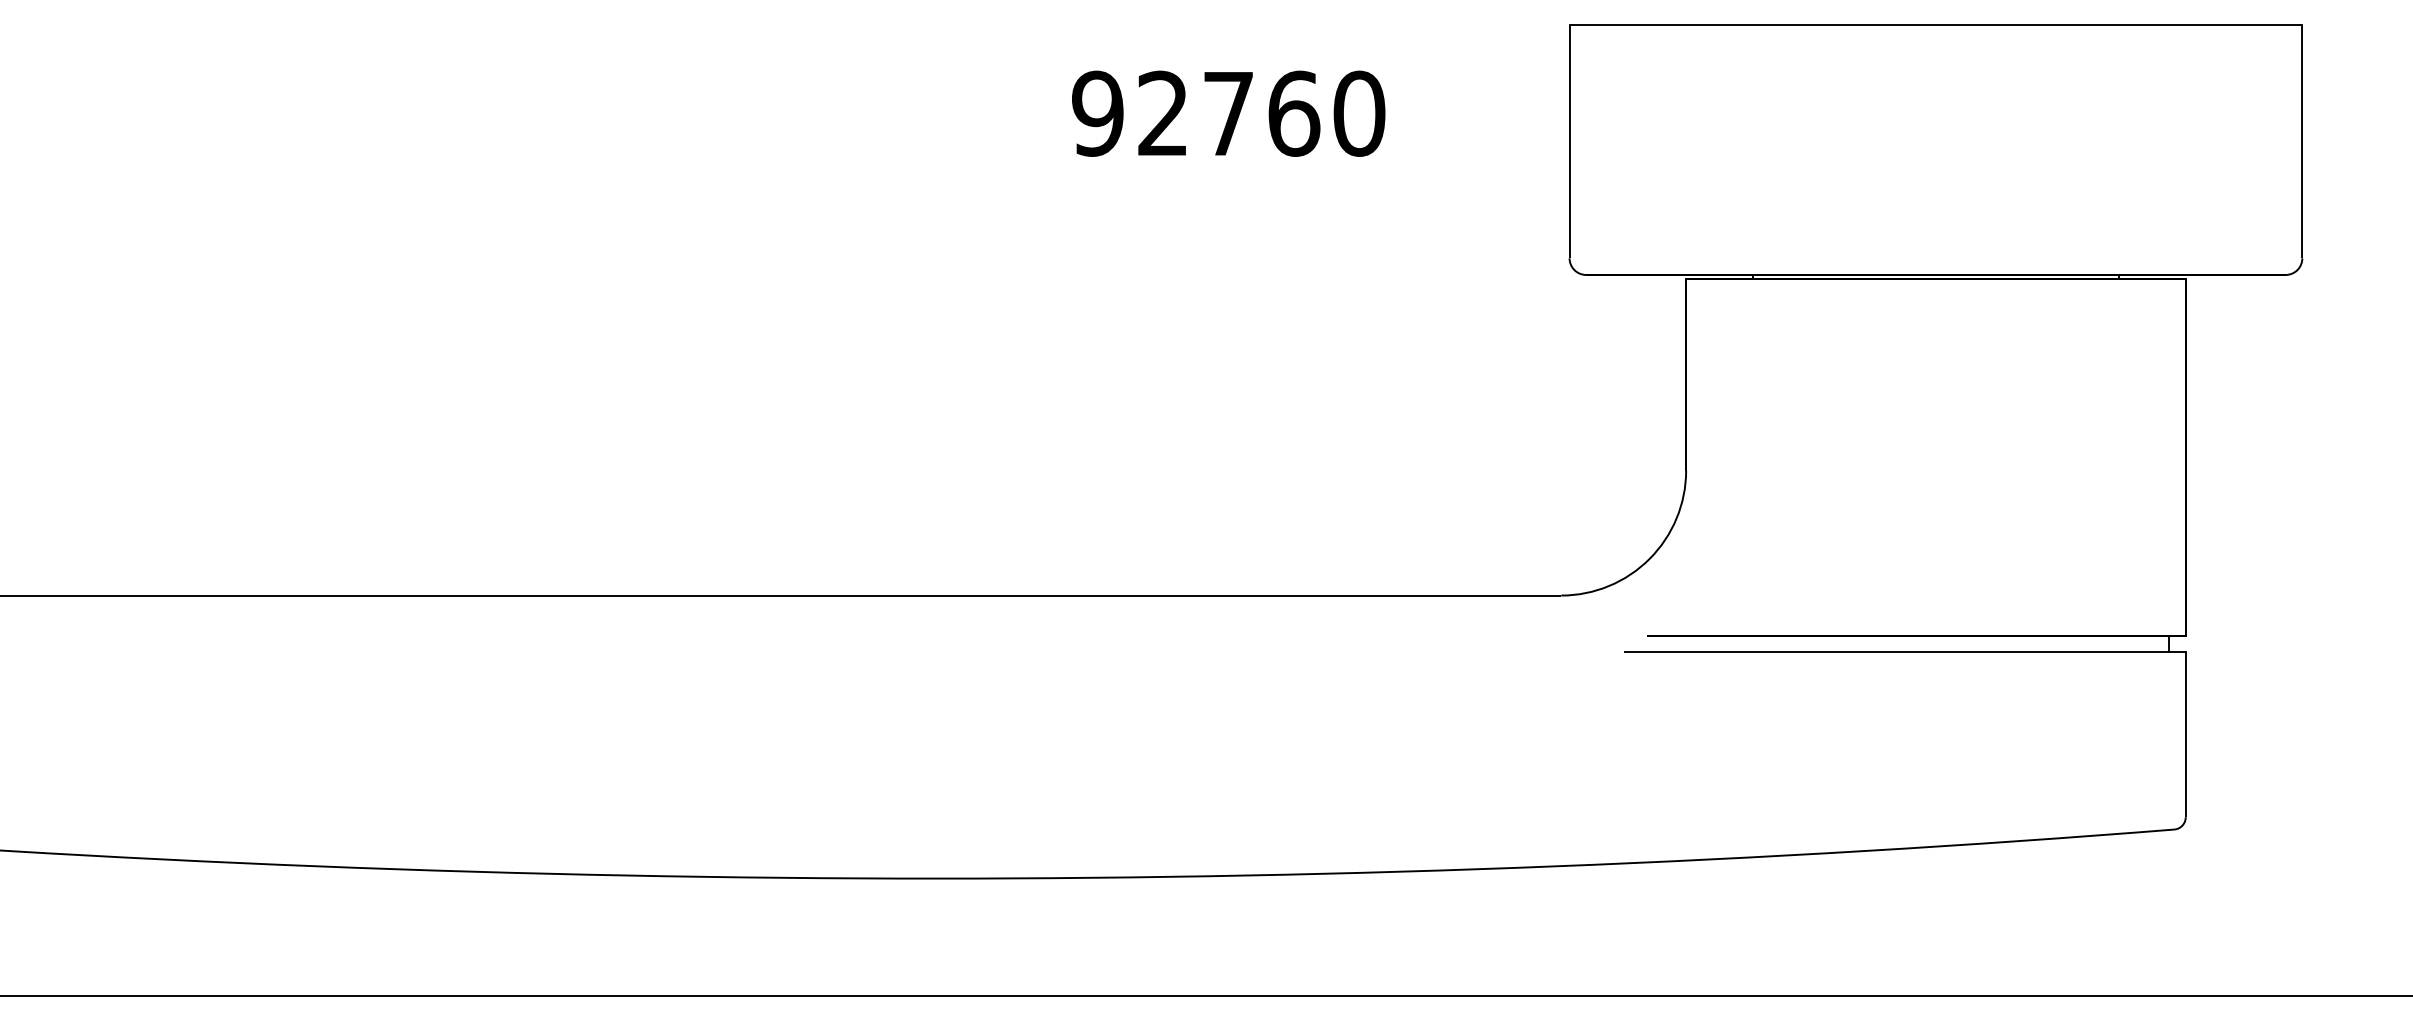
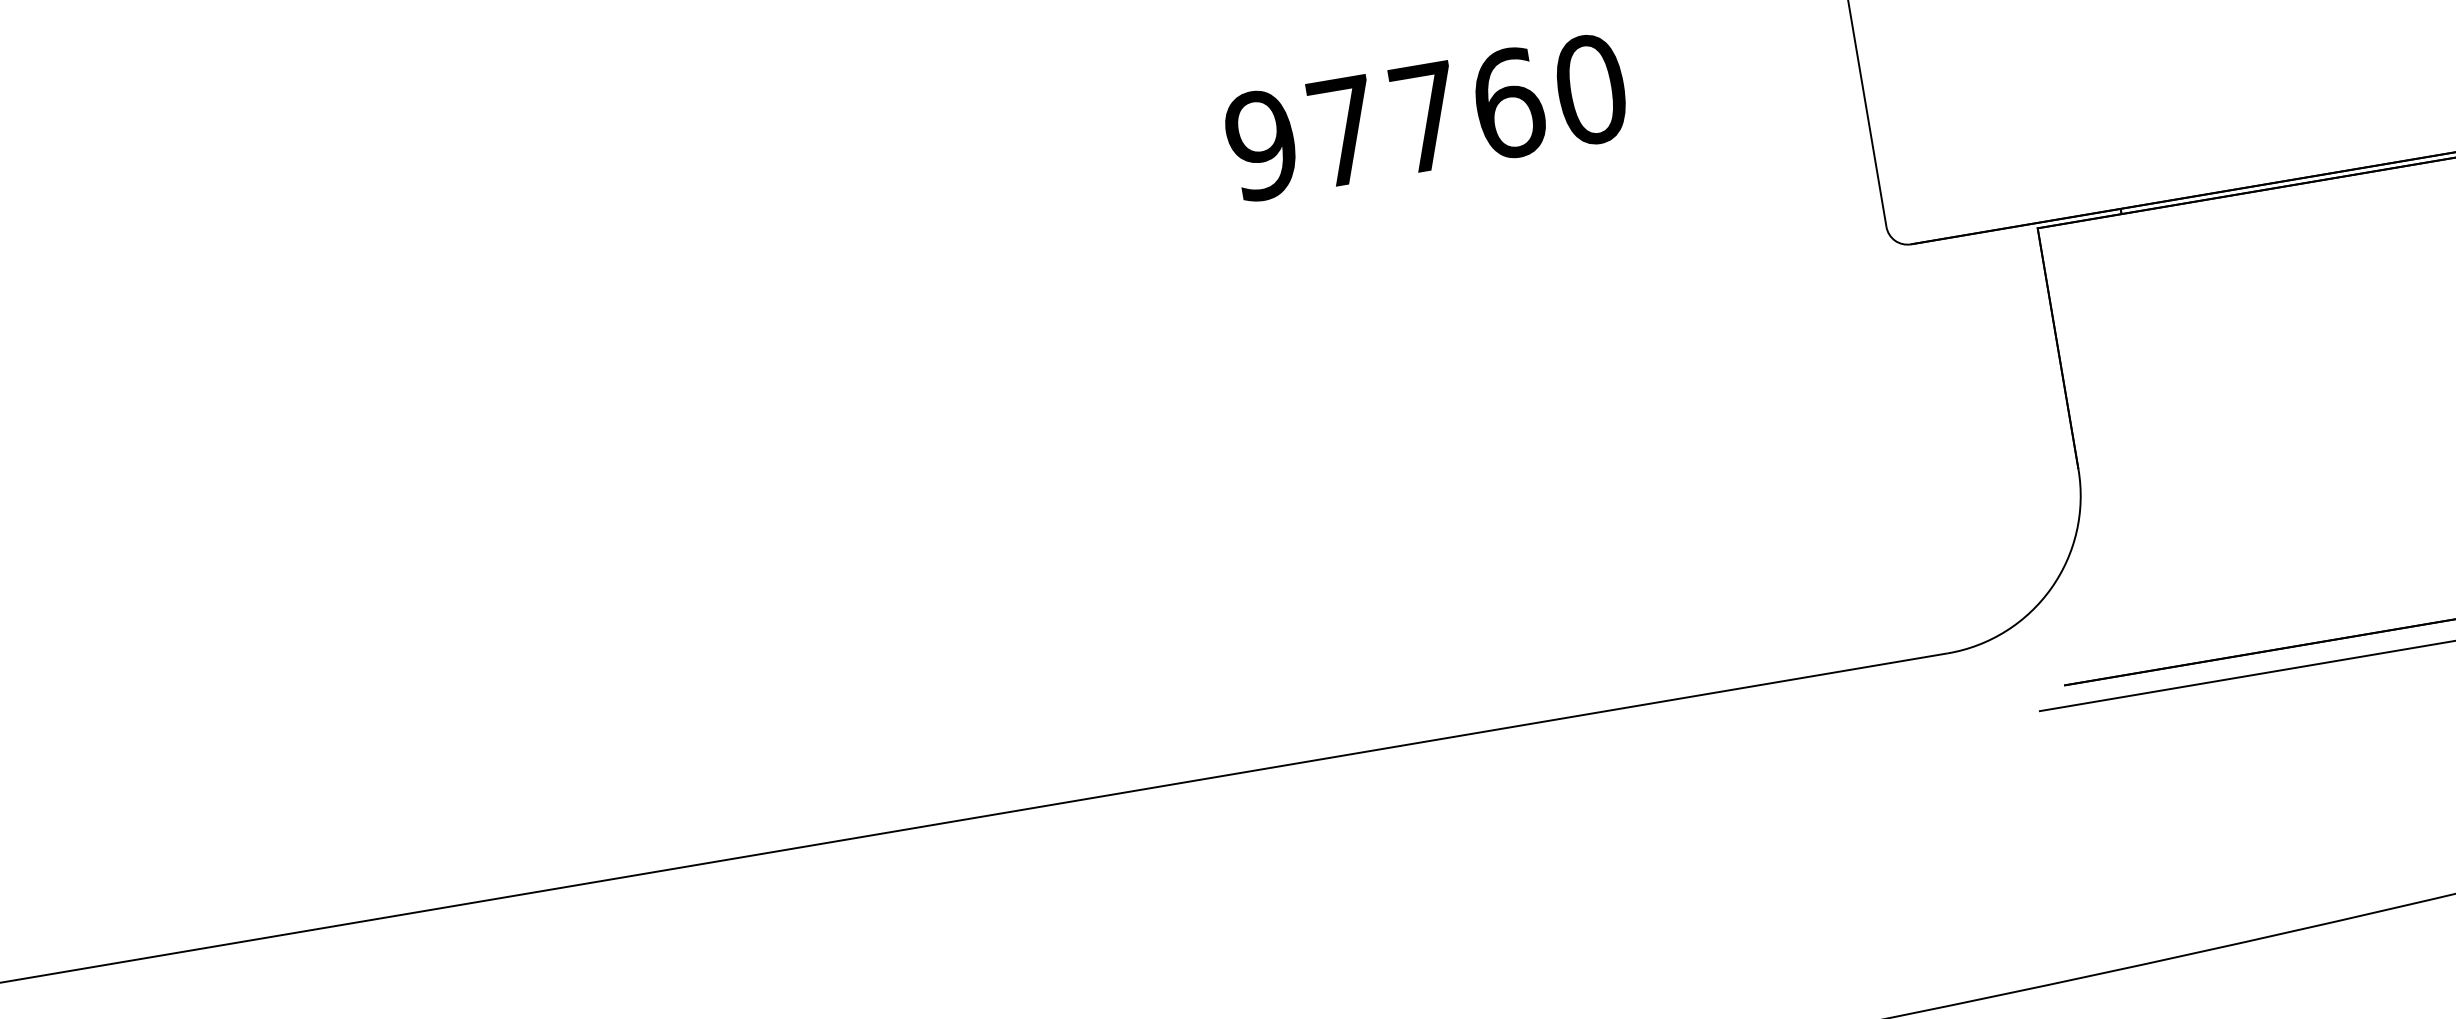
text: (1162, 112) -> (1342, 130), 92760 -> 97760

